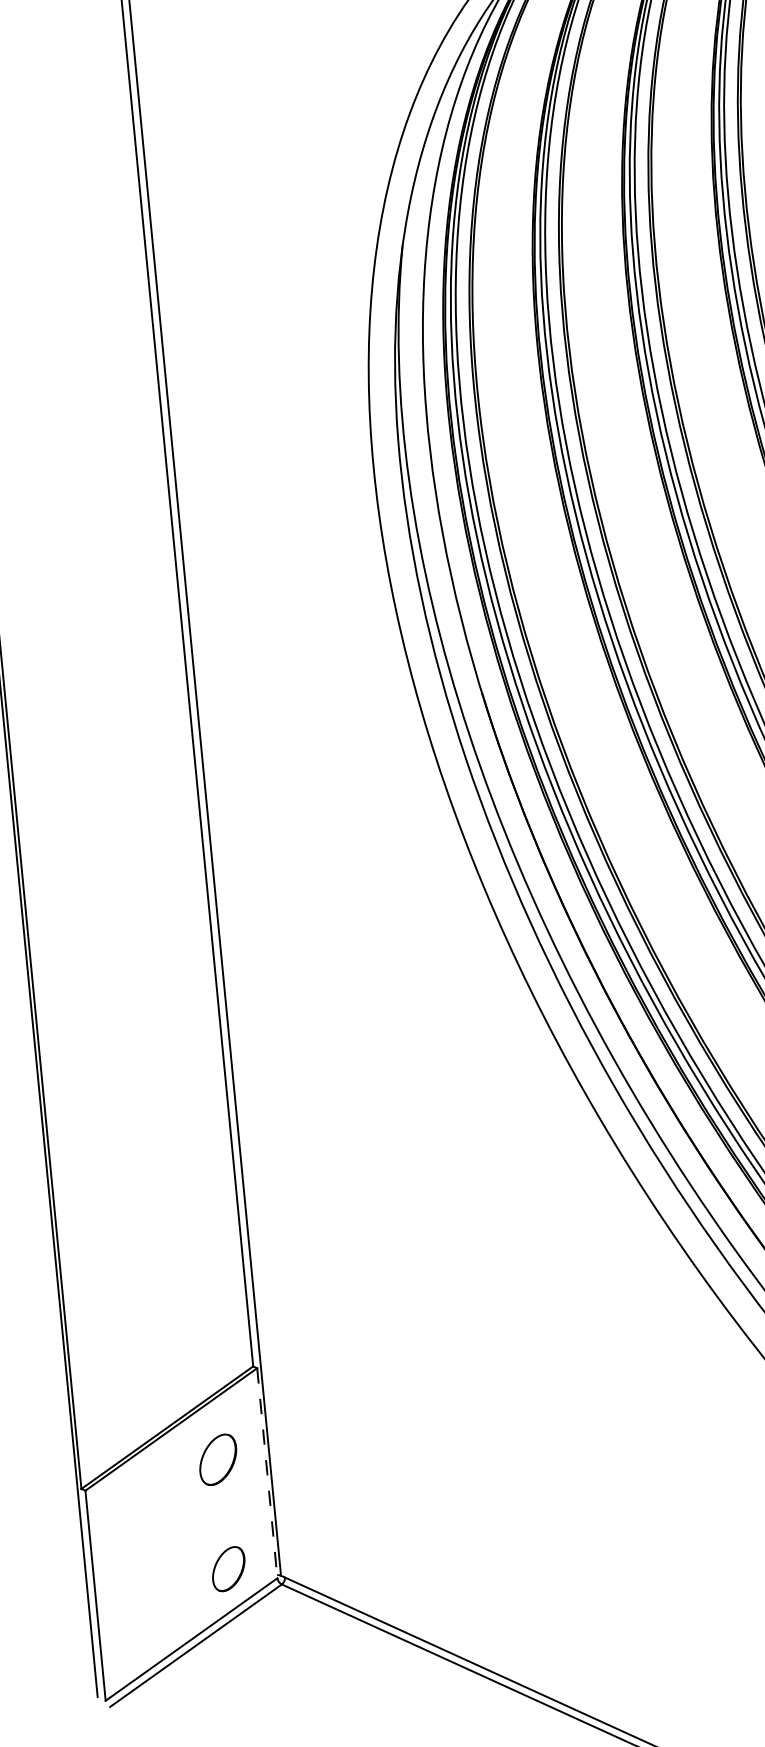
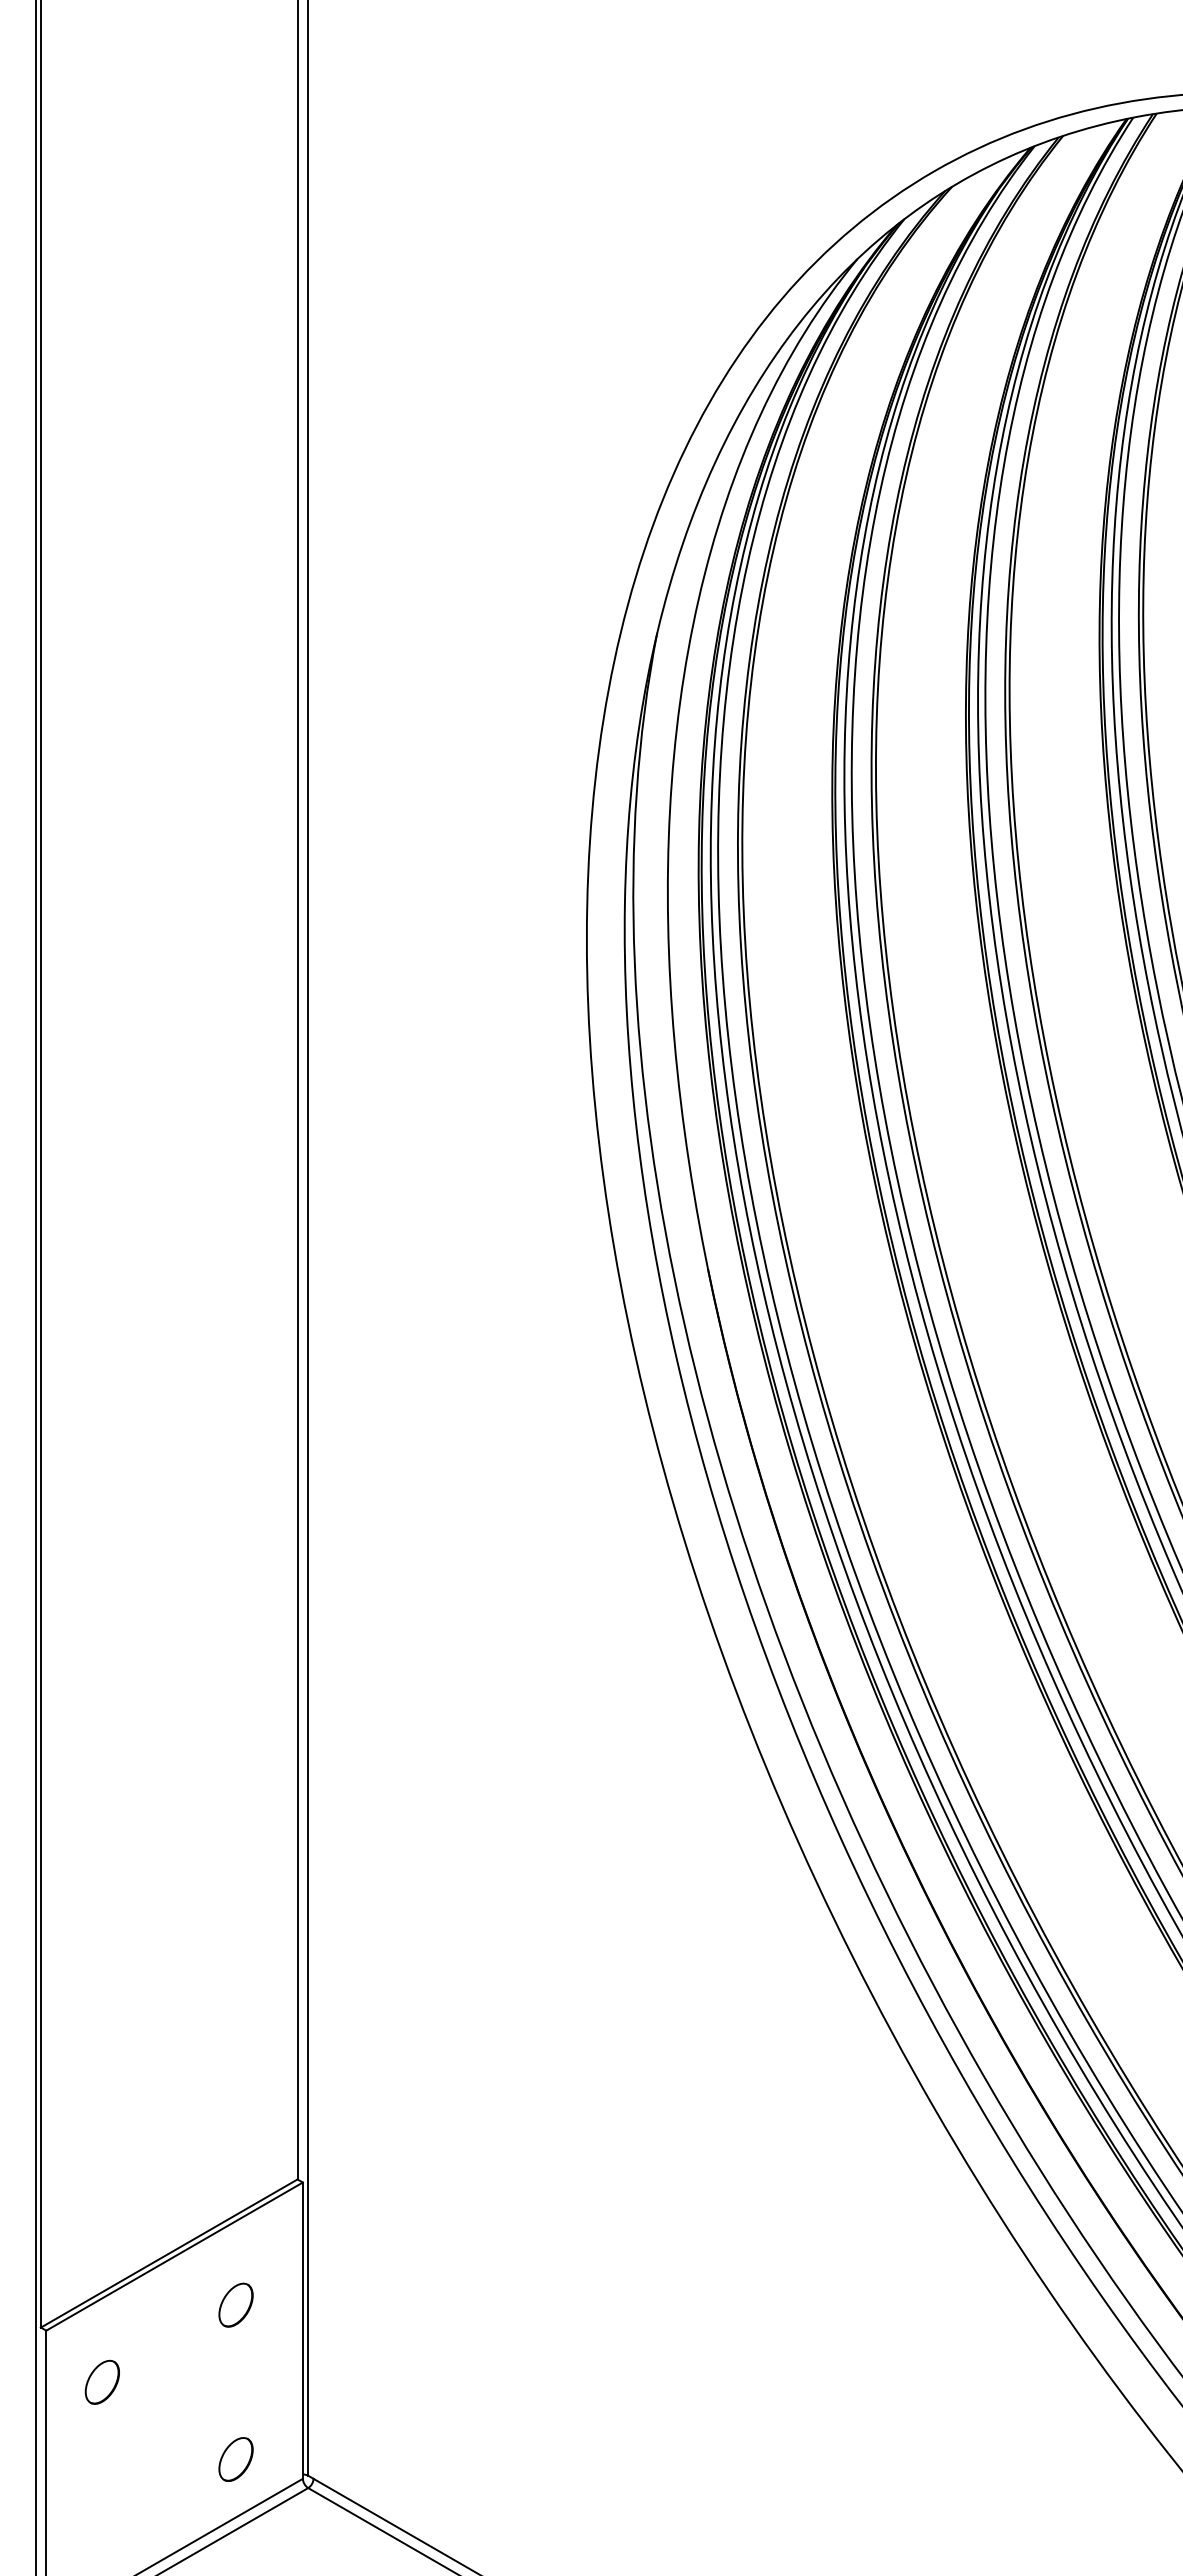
part: (217, 1459) -> (235, 2304), size x0.62
line: (267, 1473) -> (302, 2331), dashed -> solid
part: (128, 1523) -> (101, 2381), added
part: (228, 1569) -> (235, 2459), size x0.71

